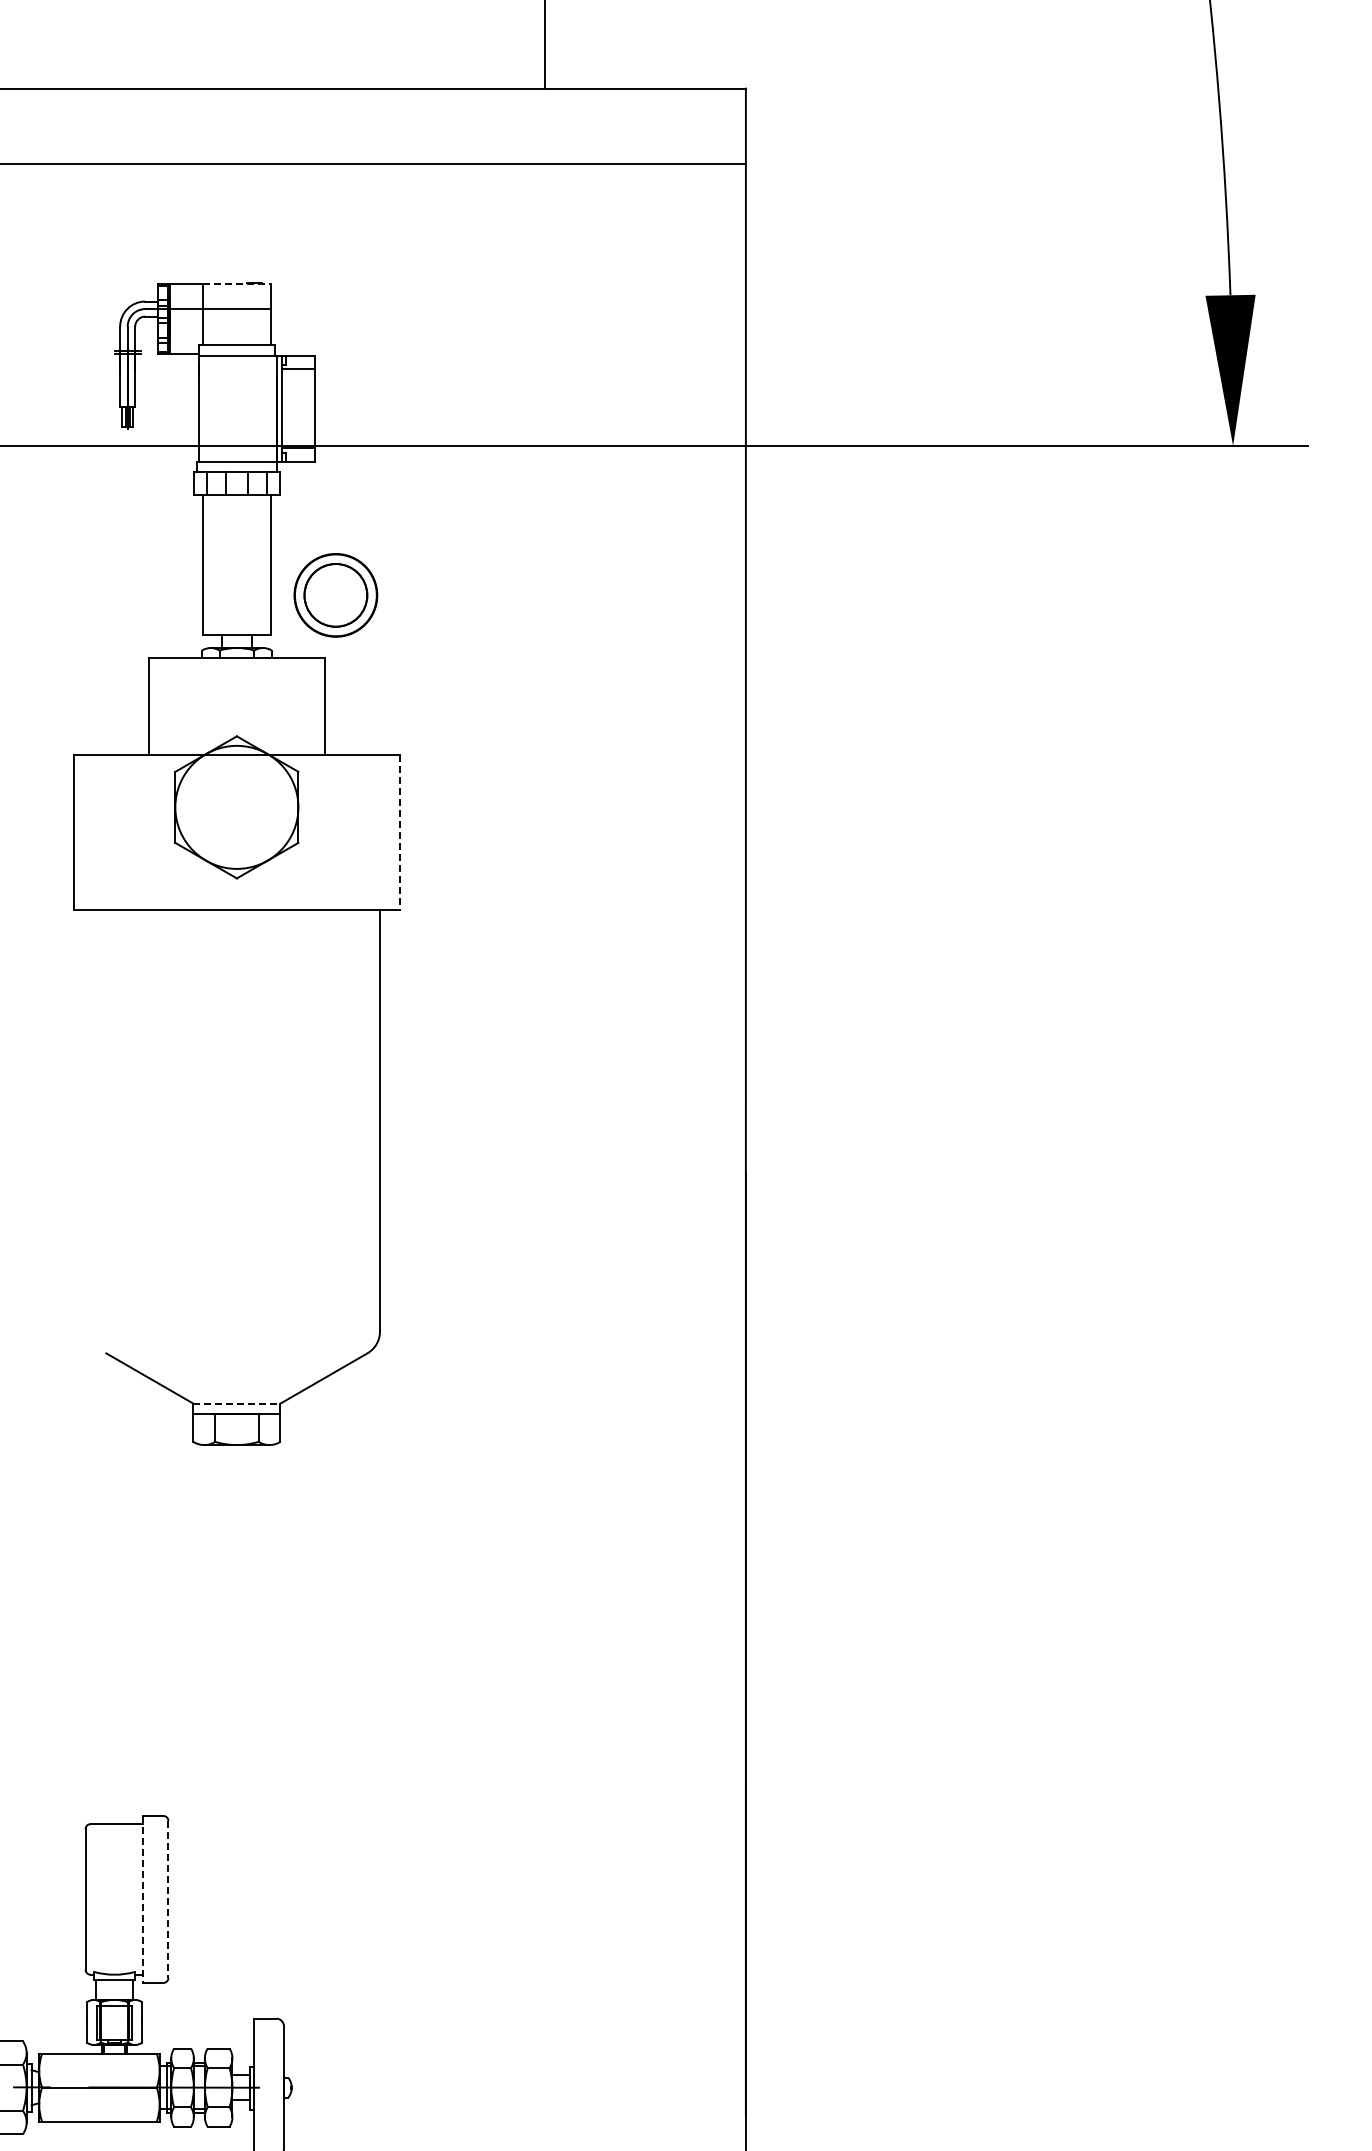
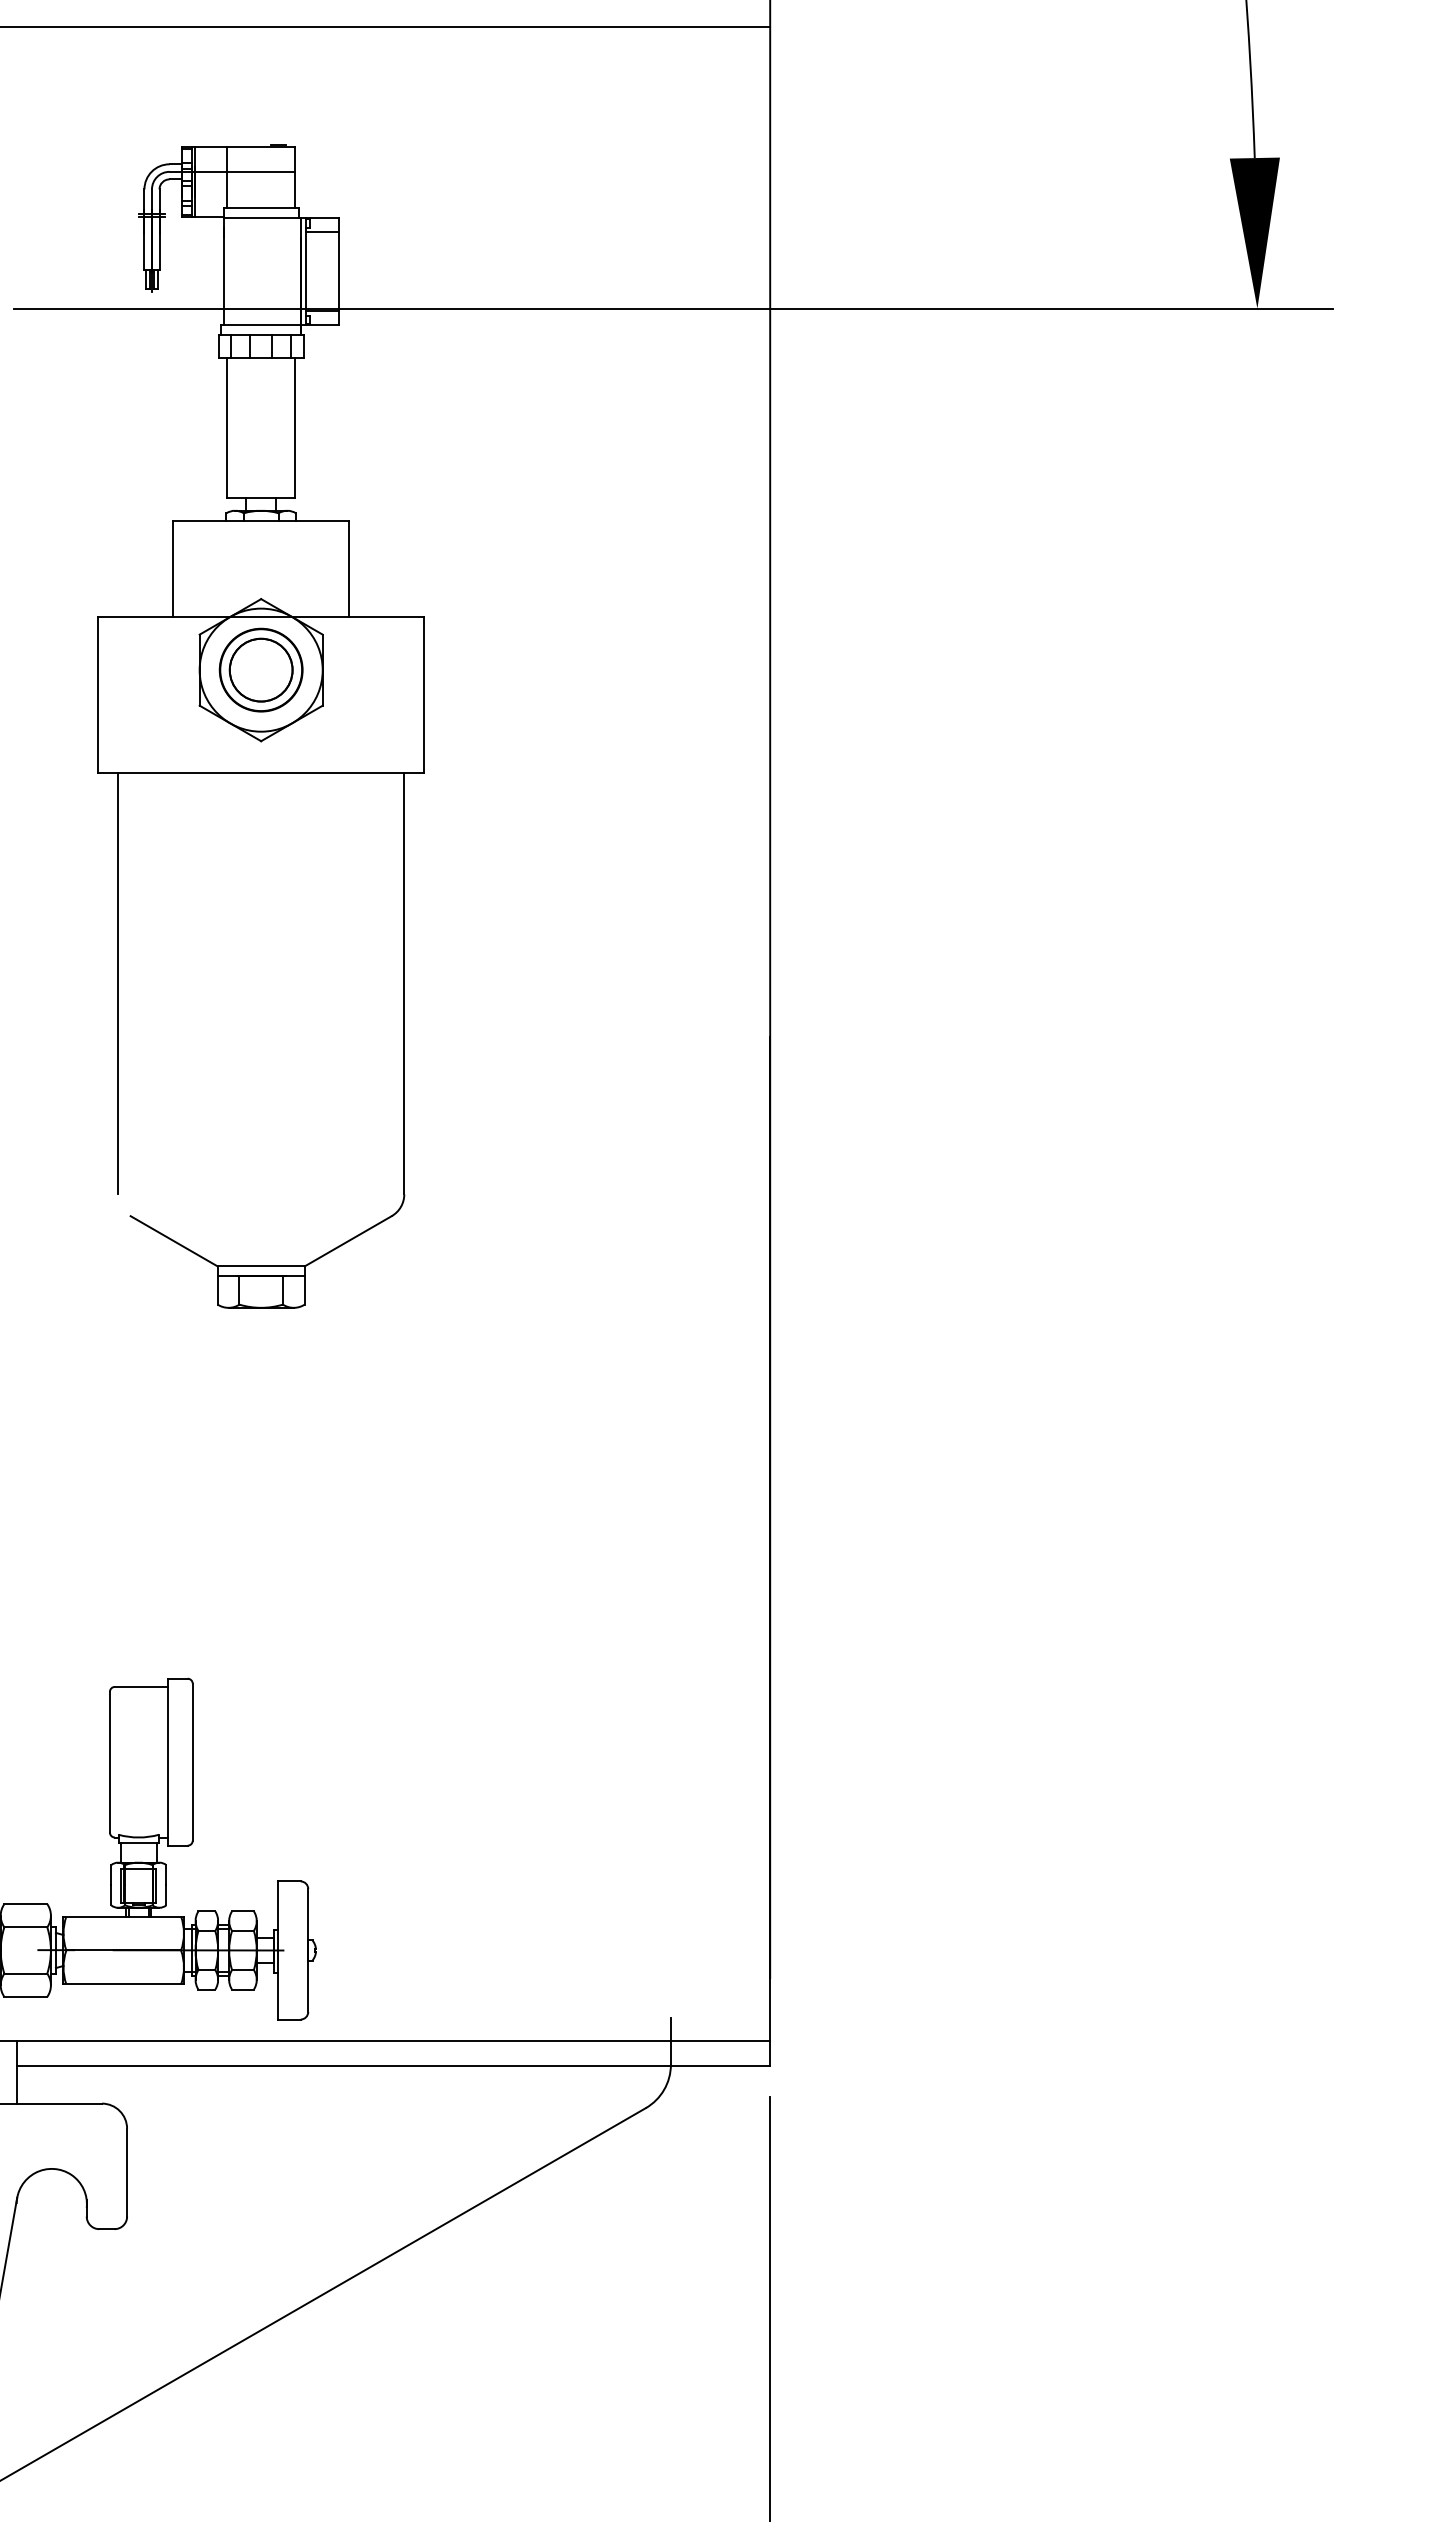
line: (237, 283) -> (261, 146), dashed -> solid
part: (335, 594) -> (260, 669), moved
line: (400, 832) -> (424, 695), dashed -> solid
line: (94, 1120) -> (118, 983), added
line: (237, 1403) -> (261, 1266), dashed -> solid
line: (143, 1899) -> (167, 1762), dashed -> solid
line: (168, 1899) -> (192, 1762), dashed -> solid

